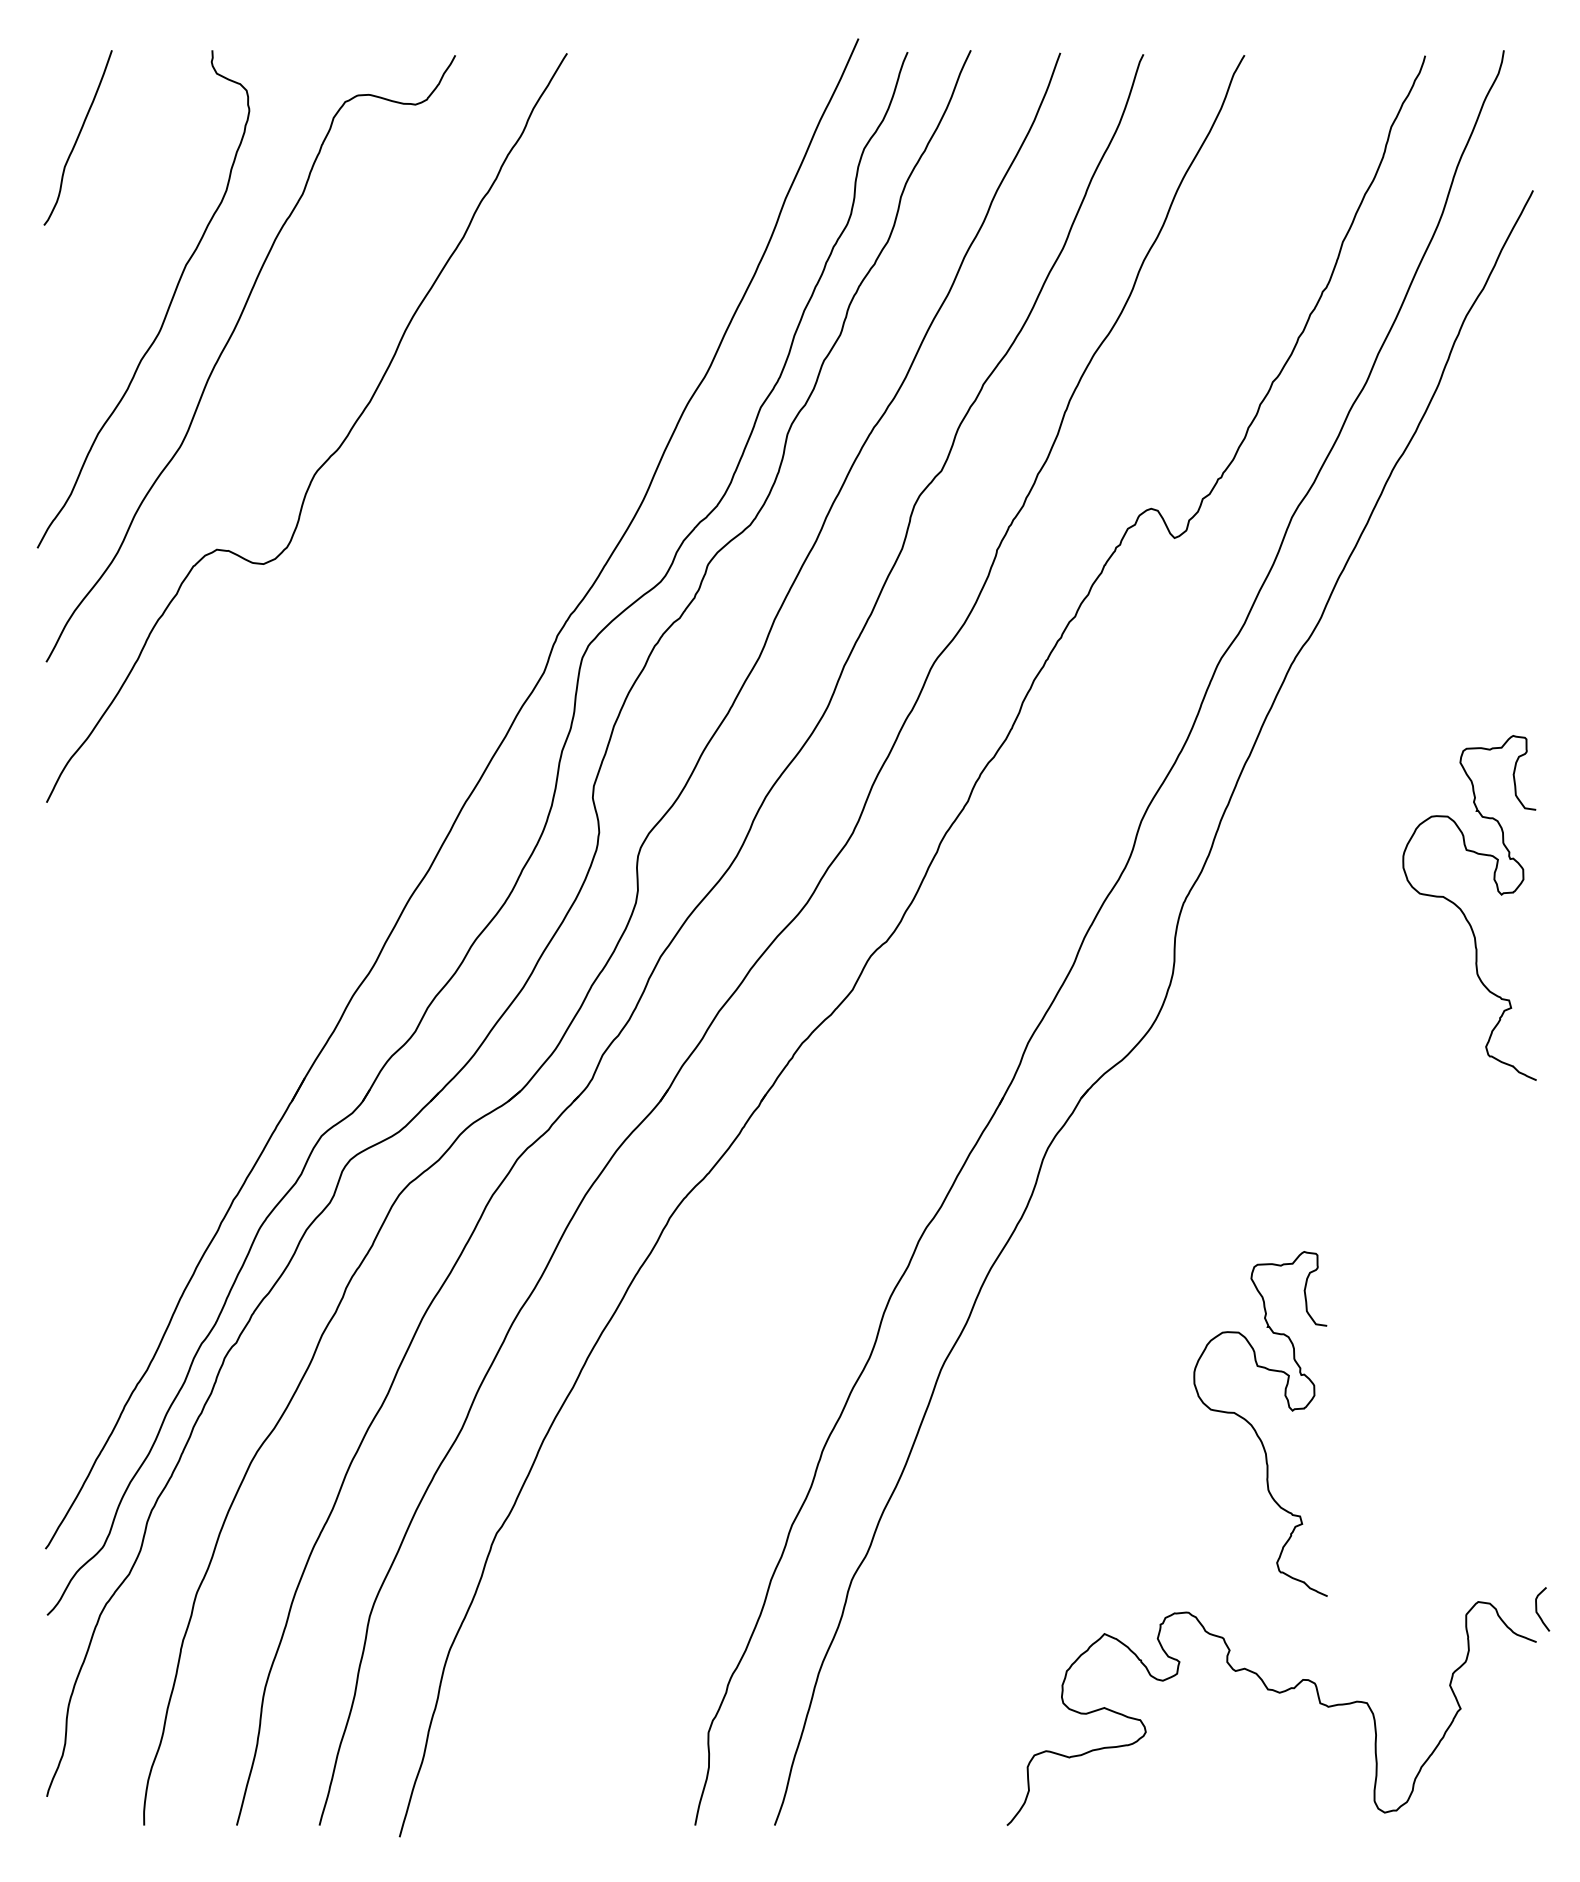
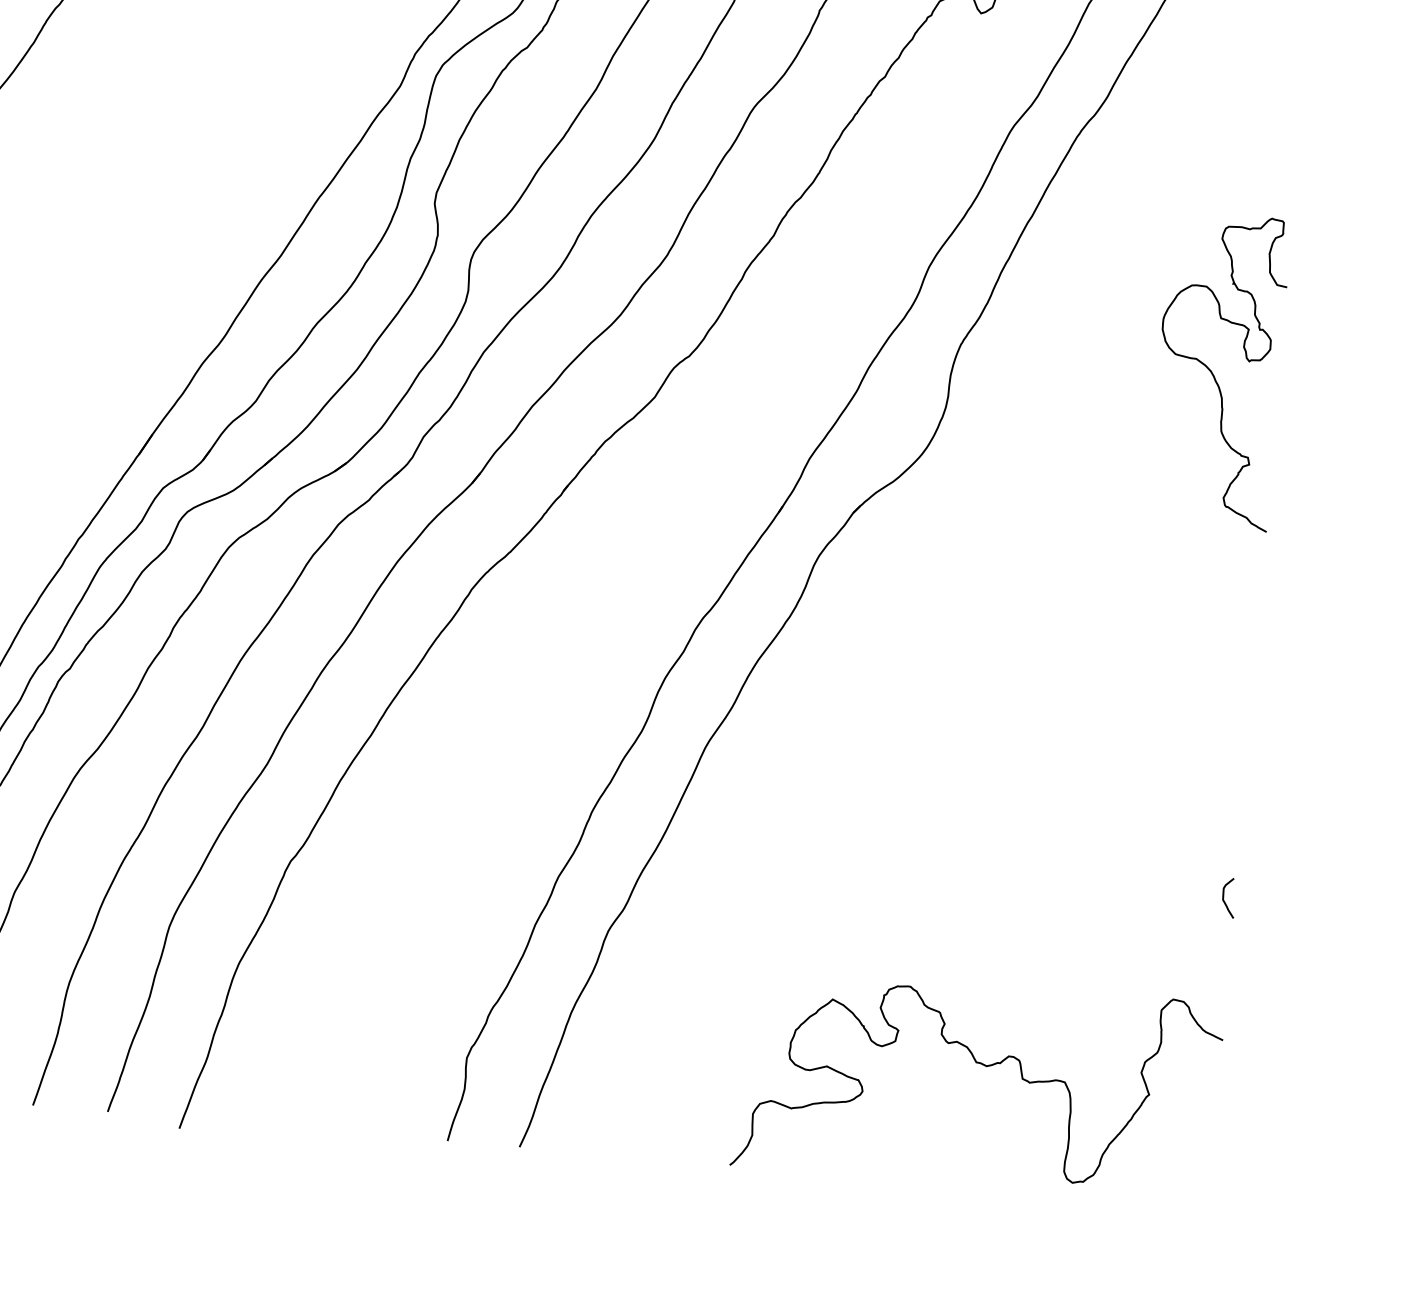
curve: (1254, 1427) -> (984, 824), removed
curve: (1537, 1609) -> (1224, 897), moved

